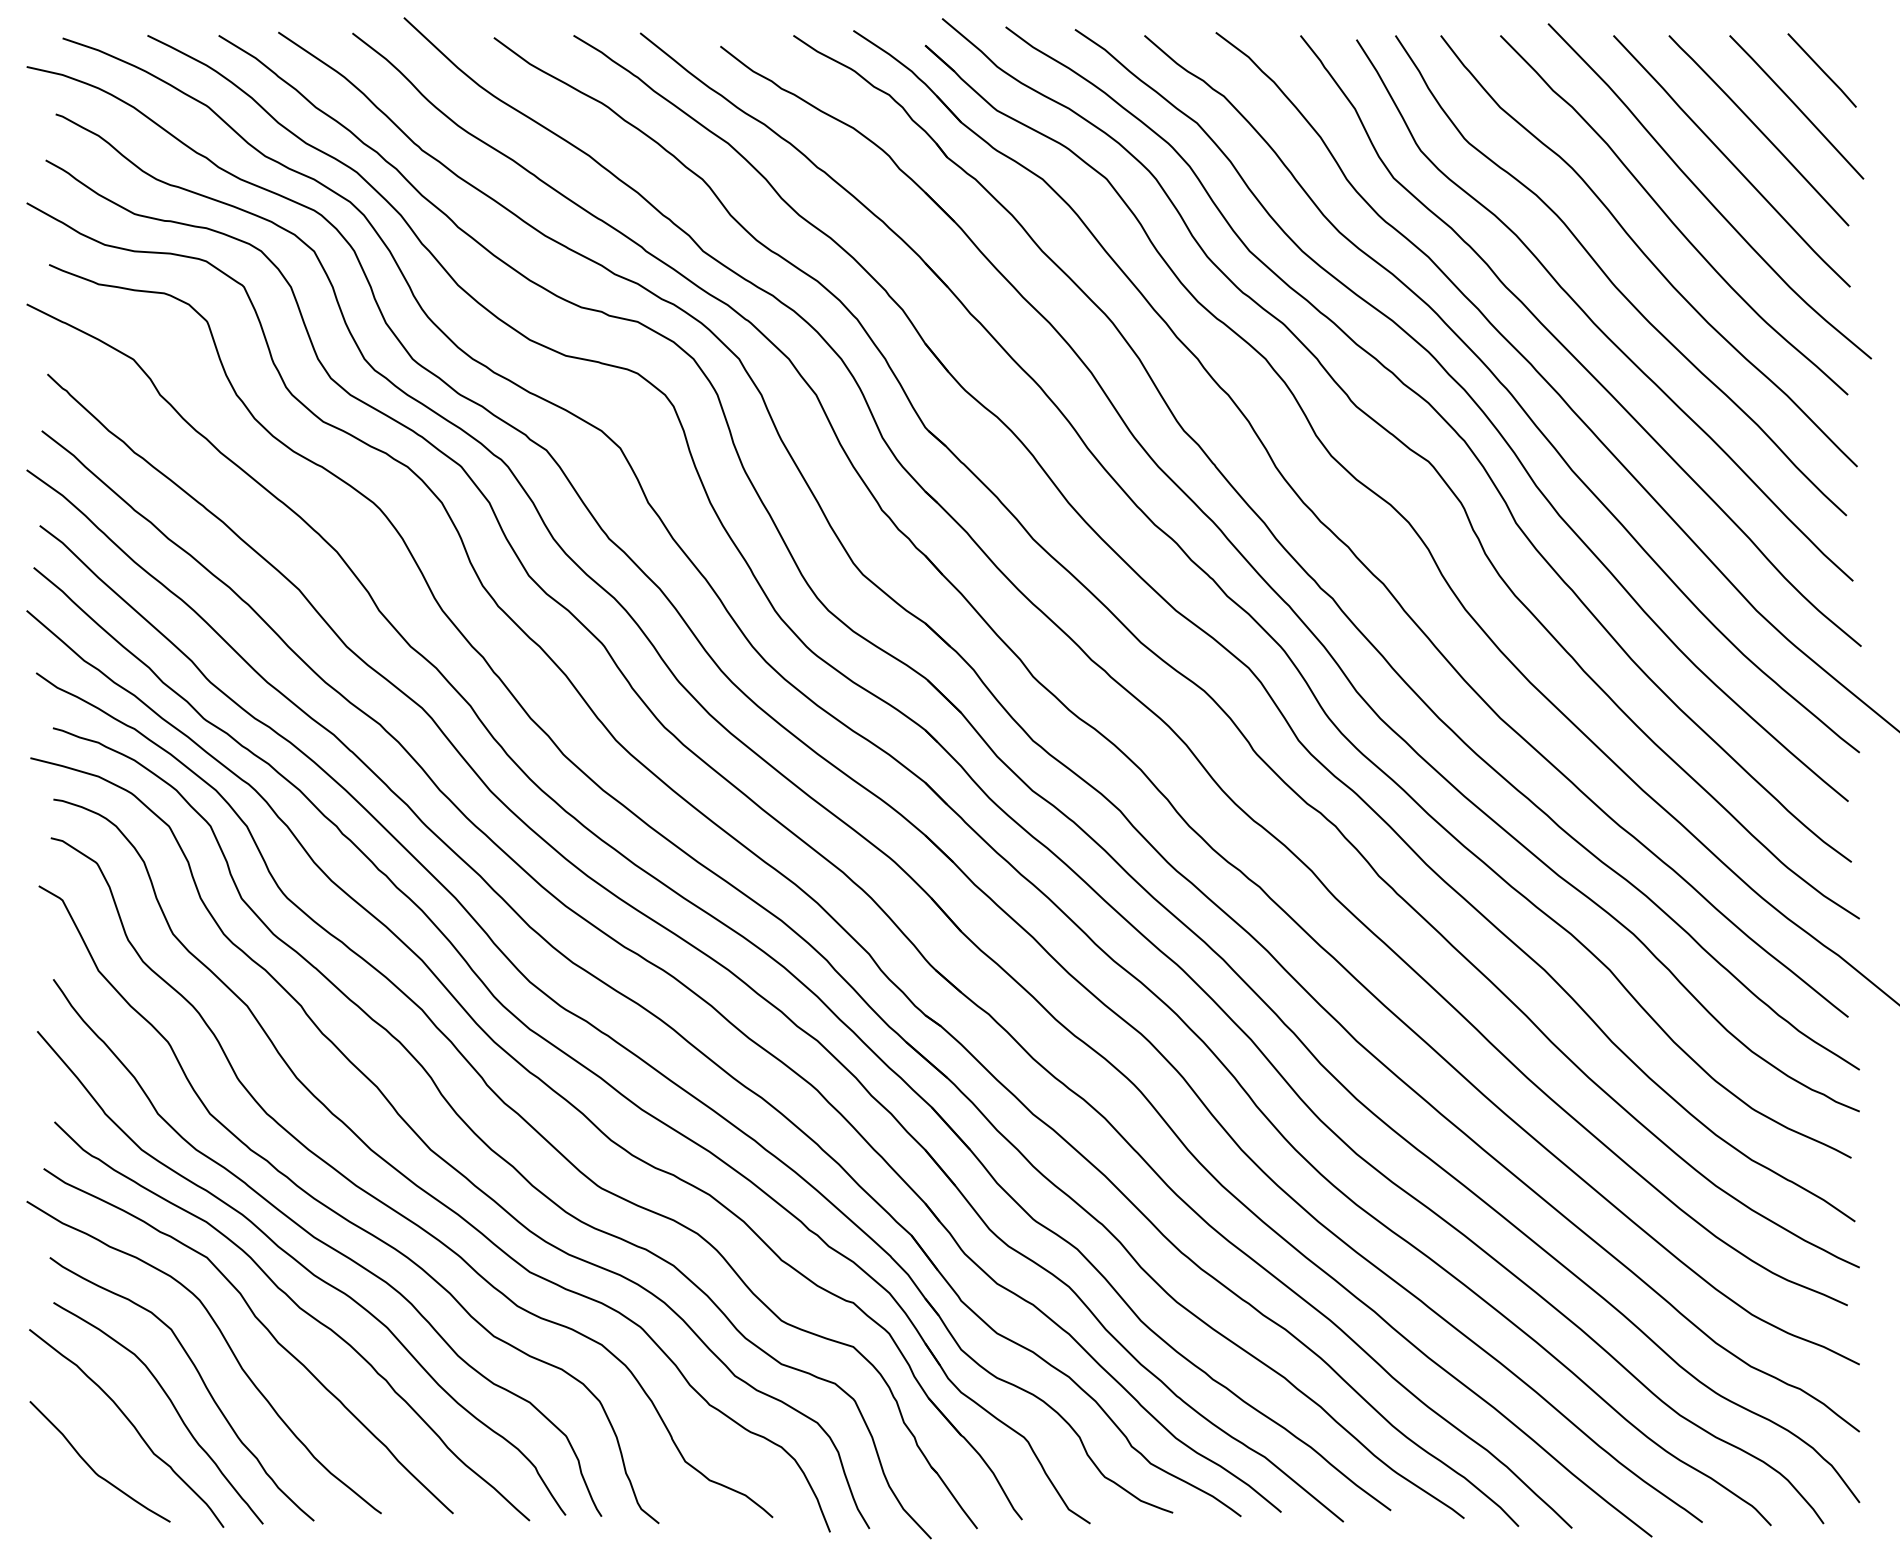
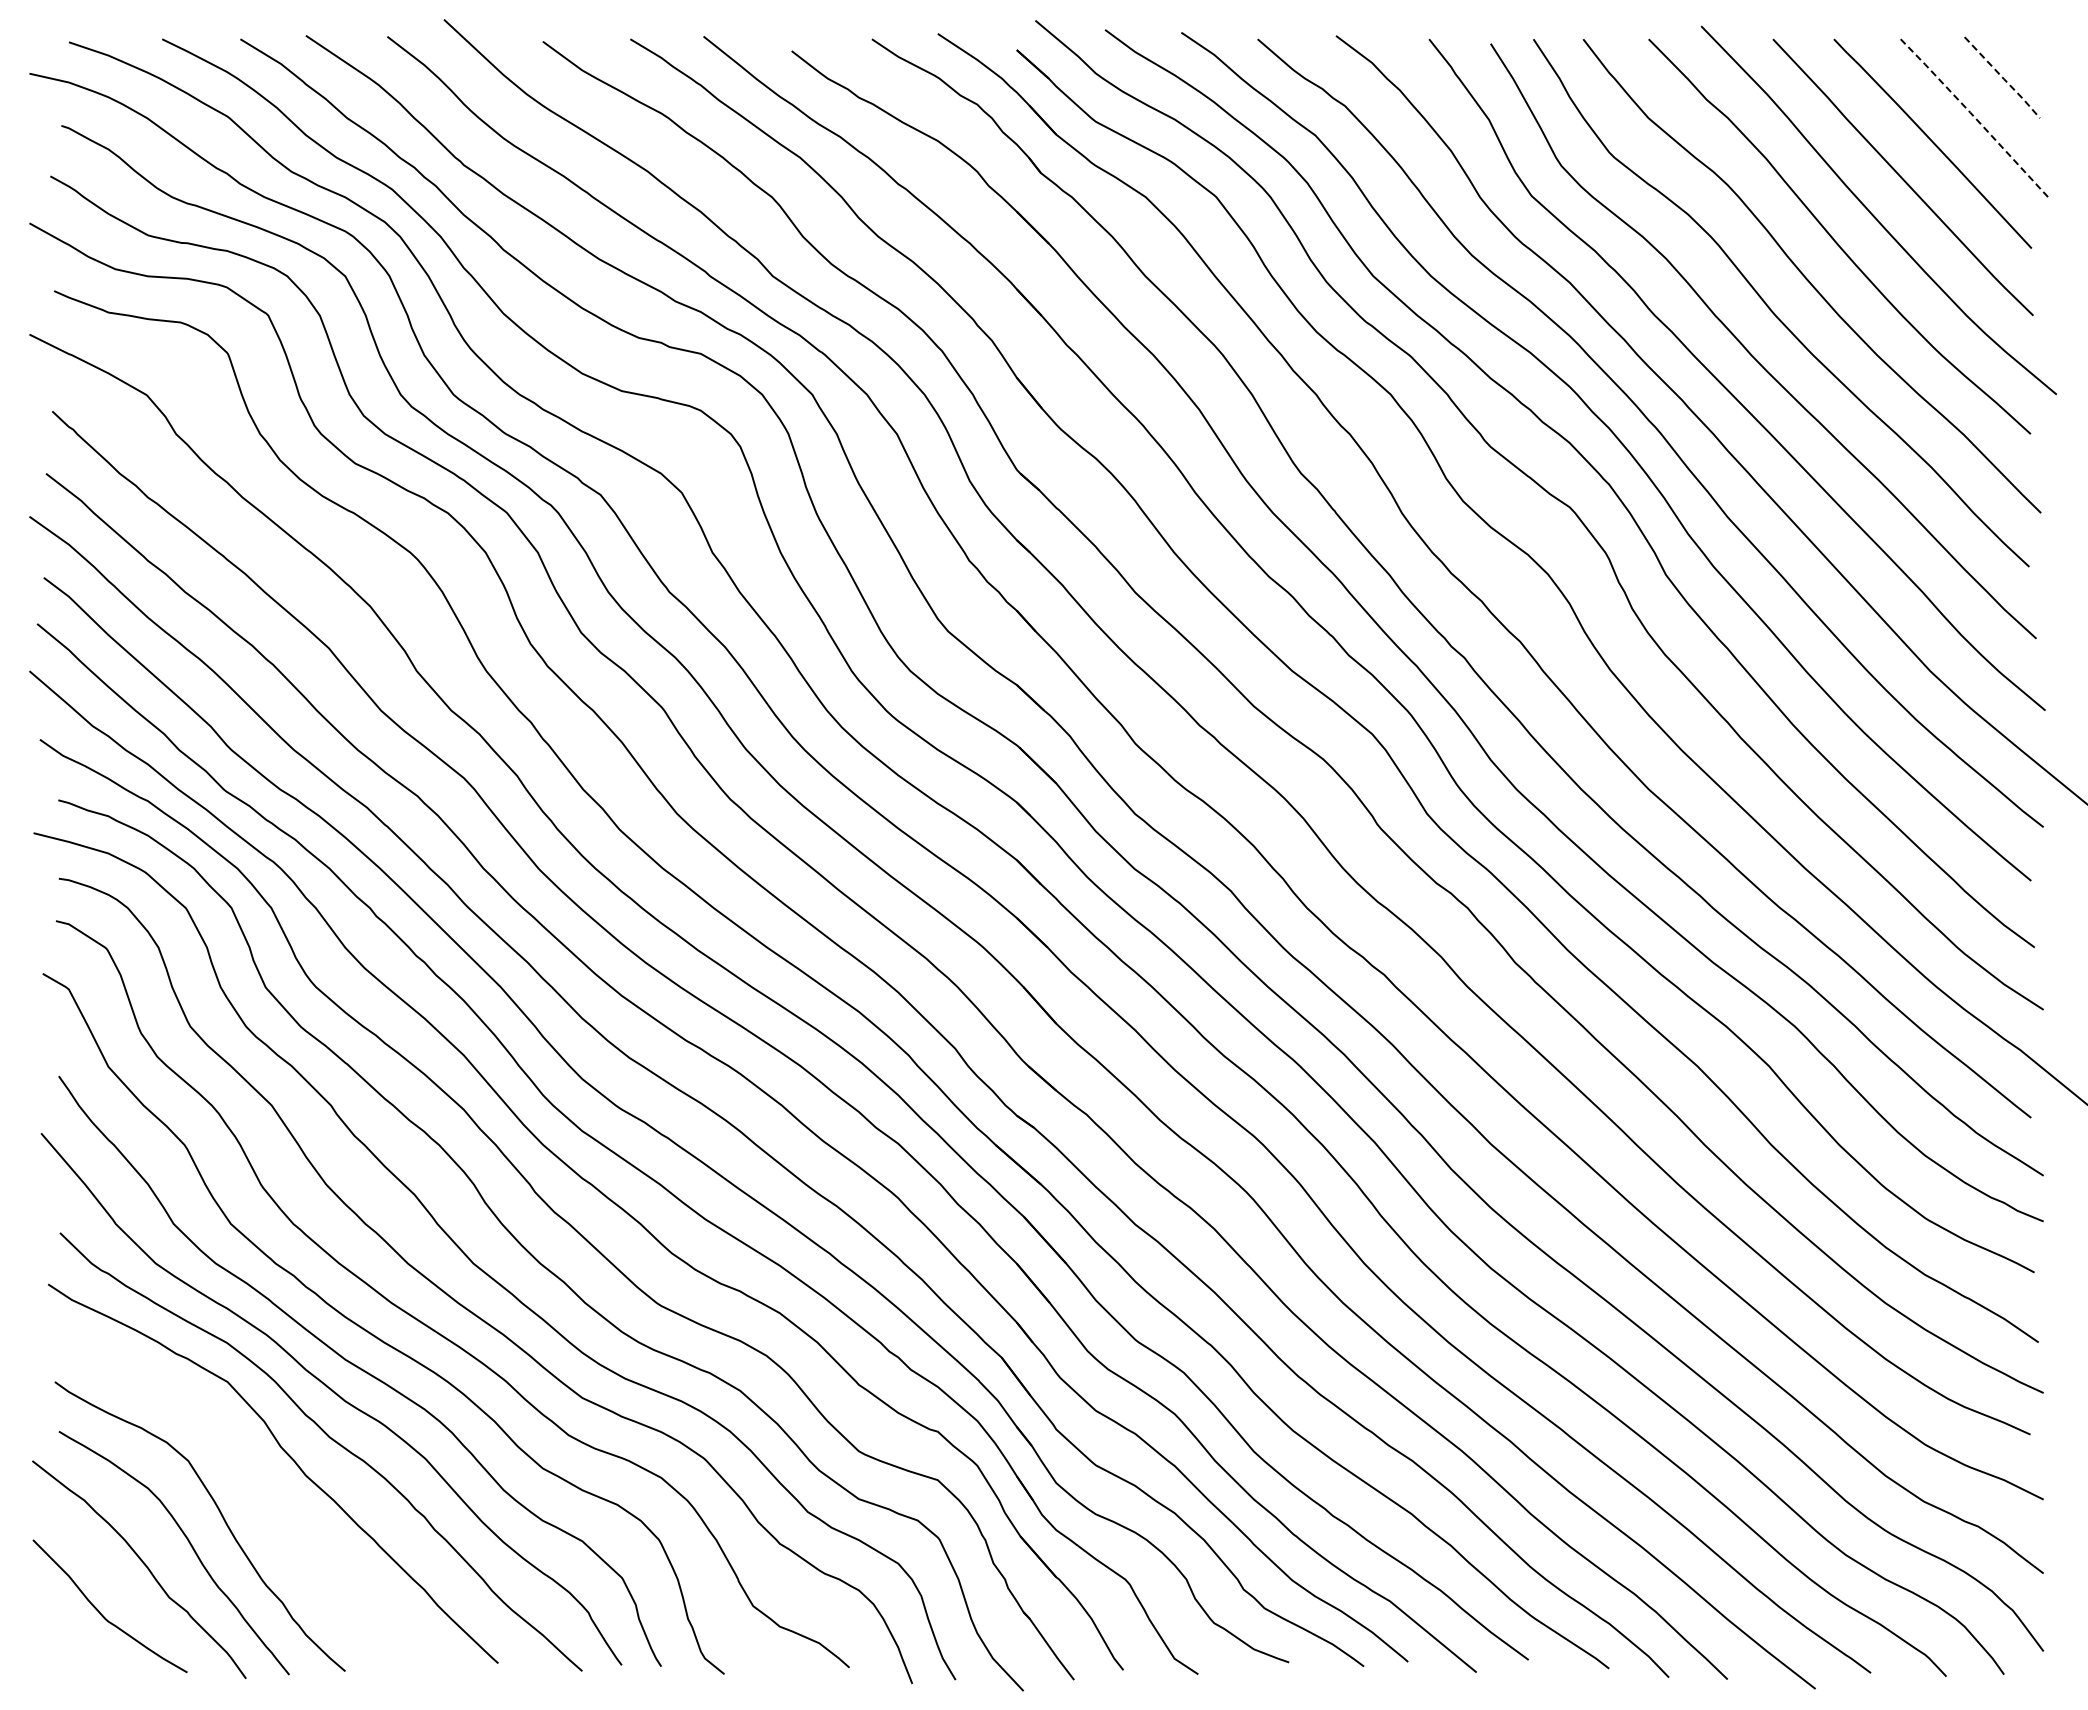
line: (1823, 71) -> (2003, 78), solid -> dashed
line: (1796, 106) -> (1974, 117), solid -> dashed
curve: (226, 1344) -> (249, 1477), removed

